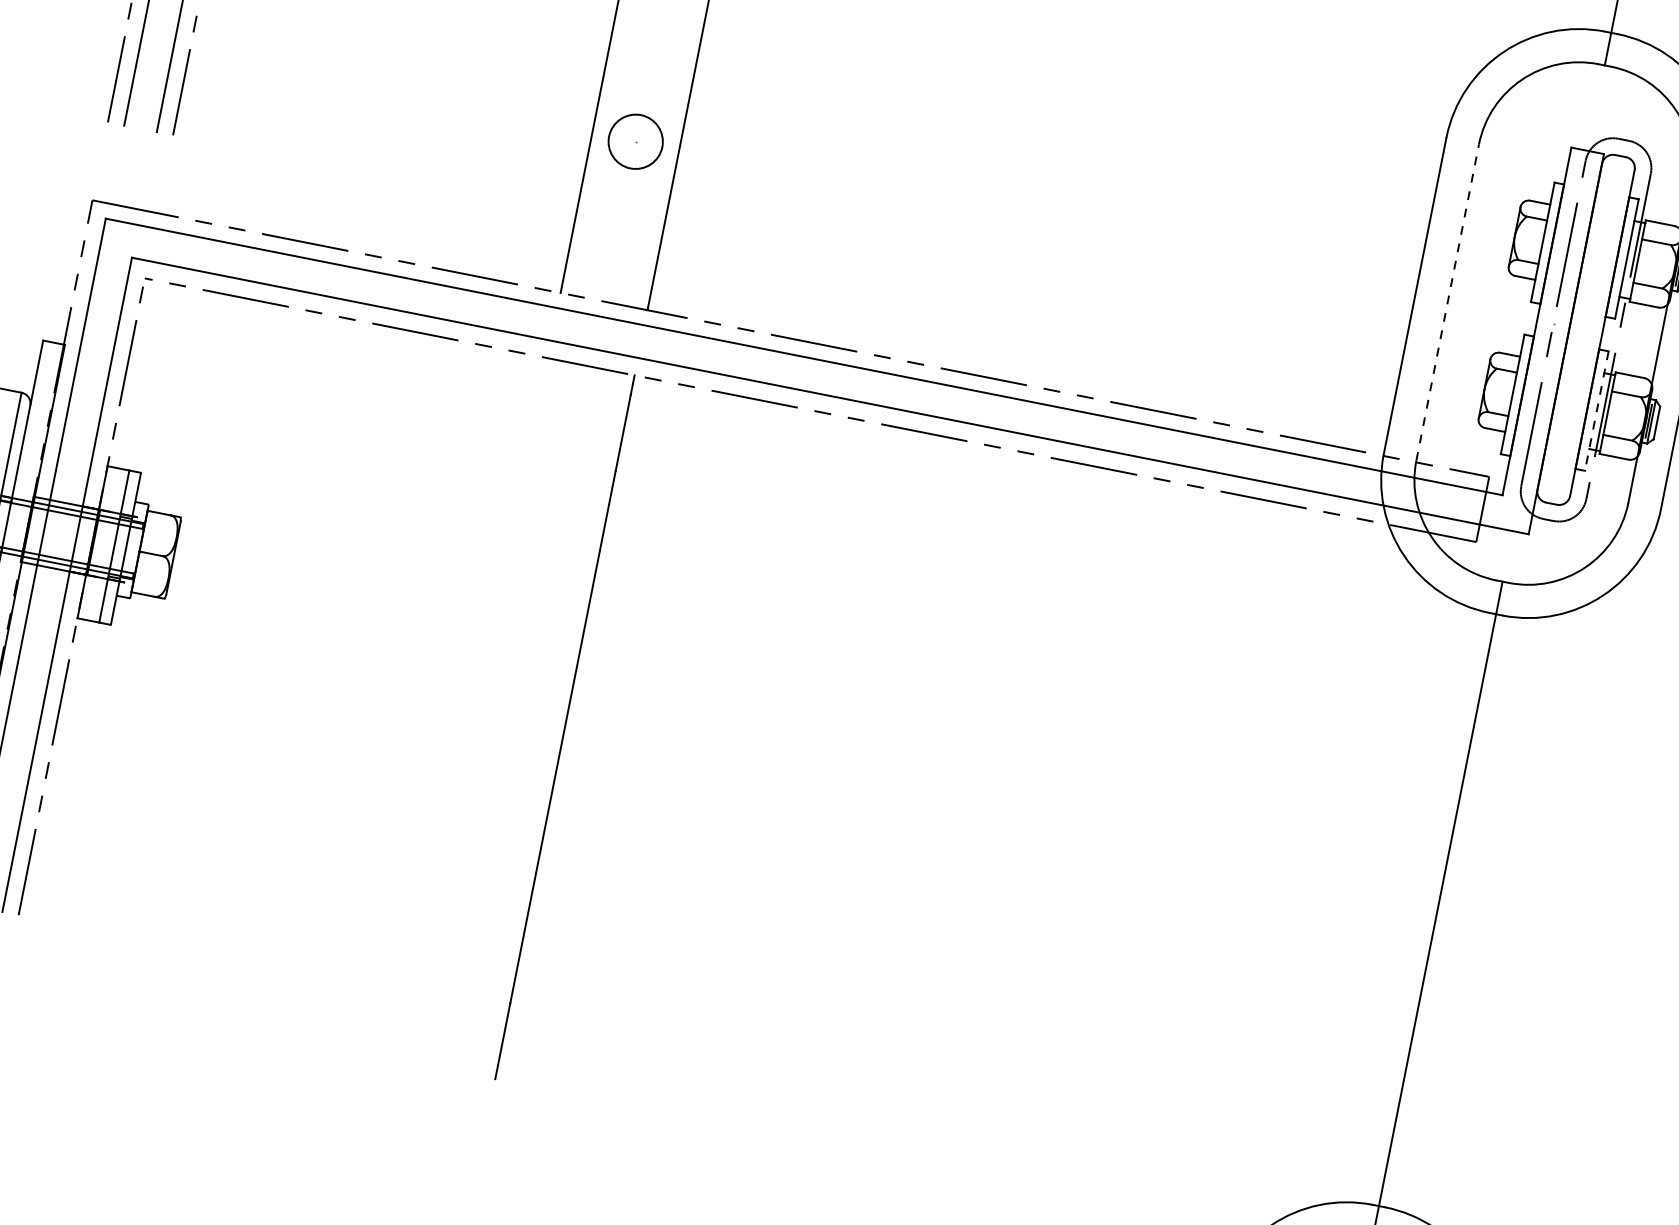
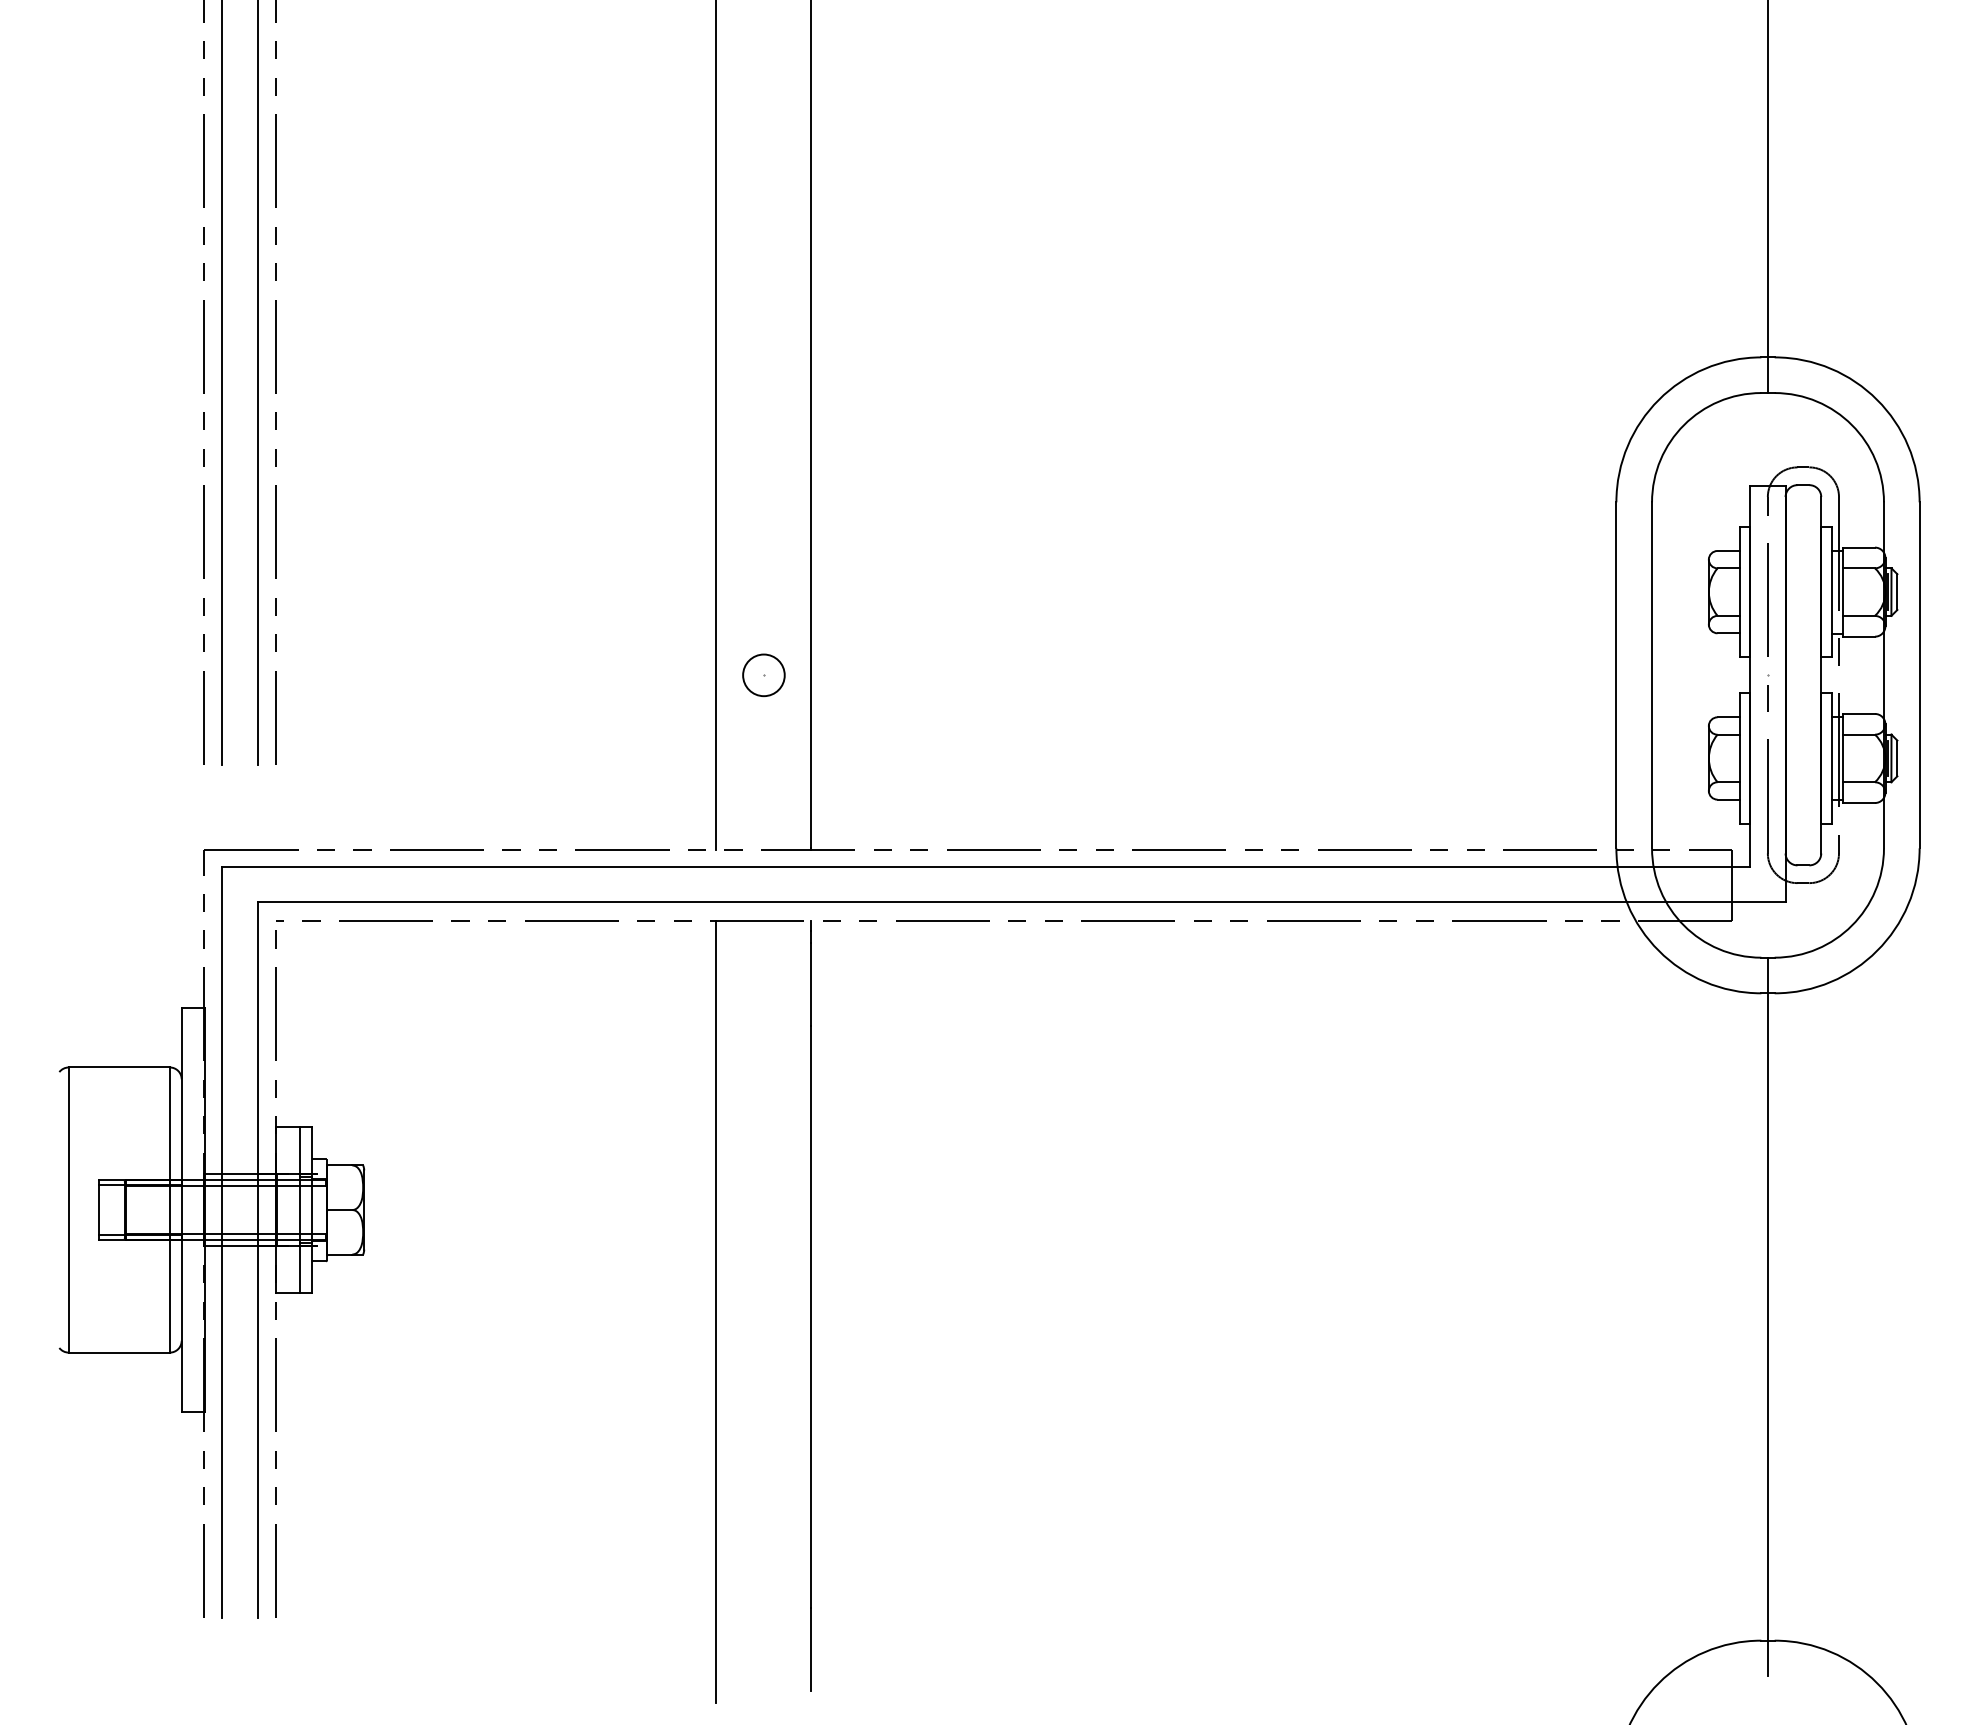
circle: (635, 141) -> (763, 675), size x0.71
line: (1448, 301) -> (1652, 674), dashed -> solid
line: (1596, 411) -> (1831, 758), dashed -> solid
line: (477, 715) -> (716, 1312), added

